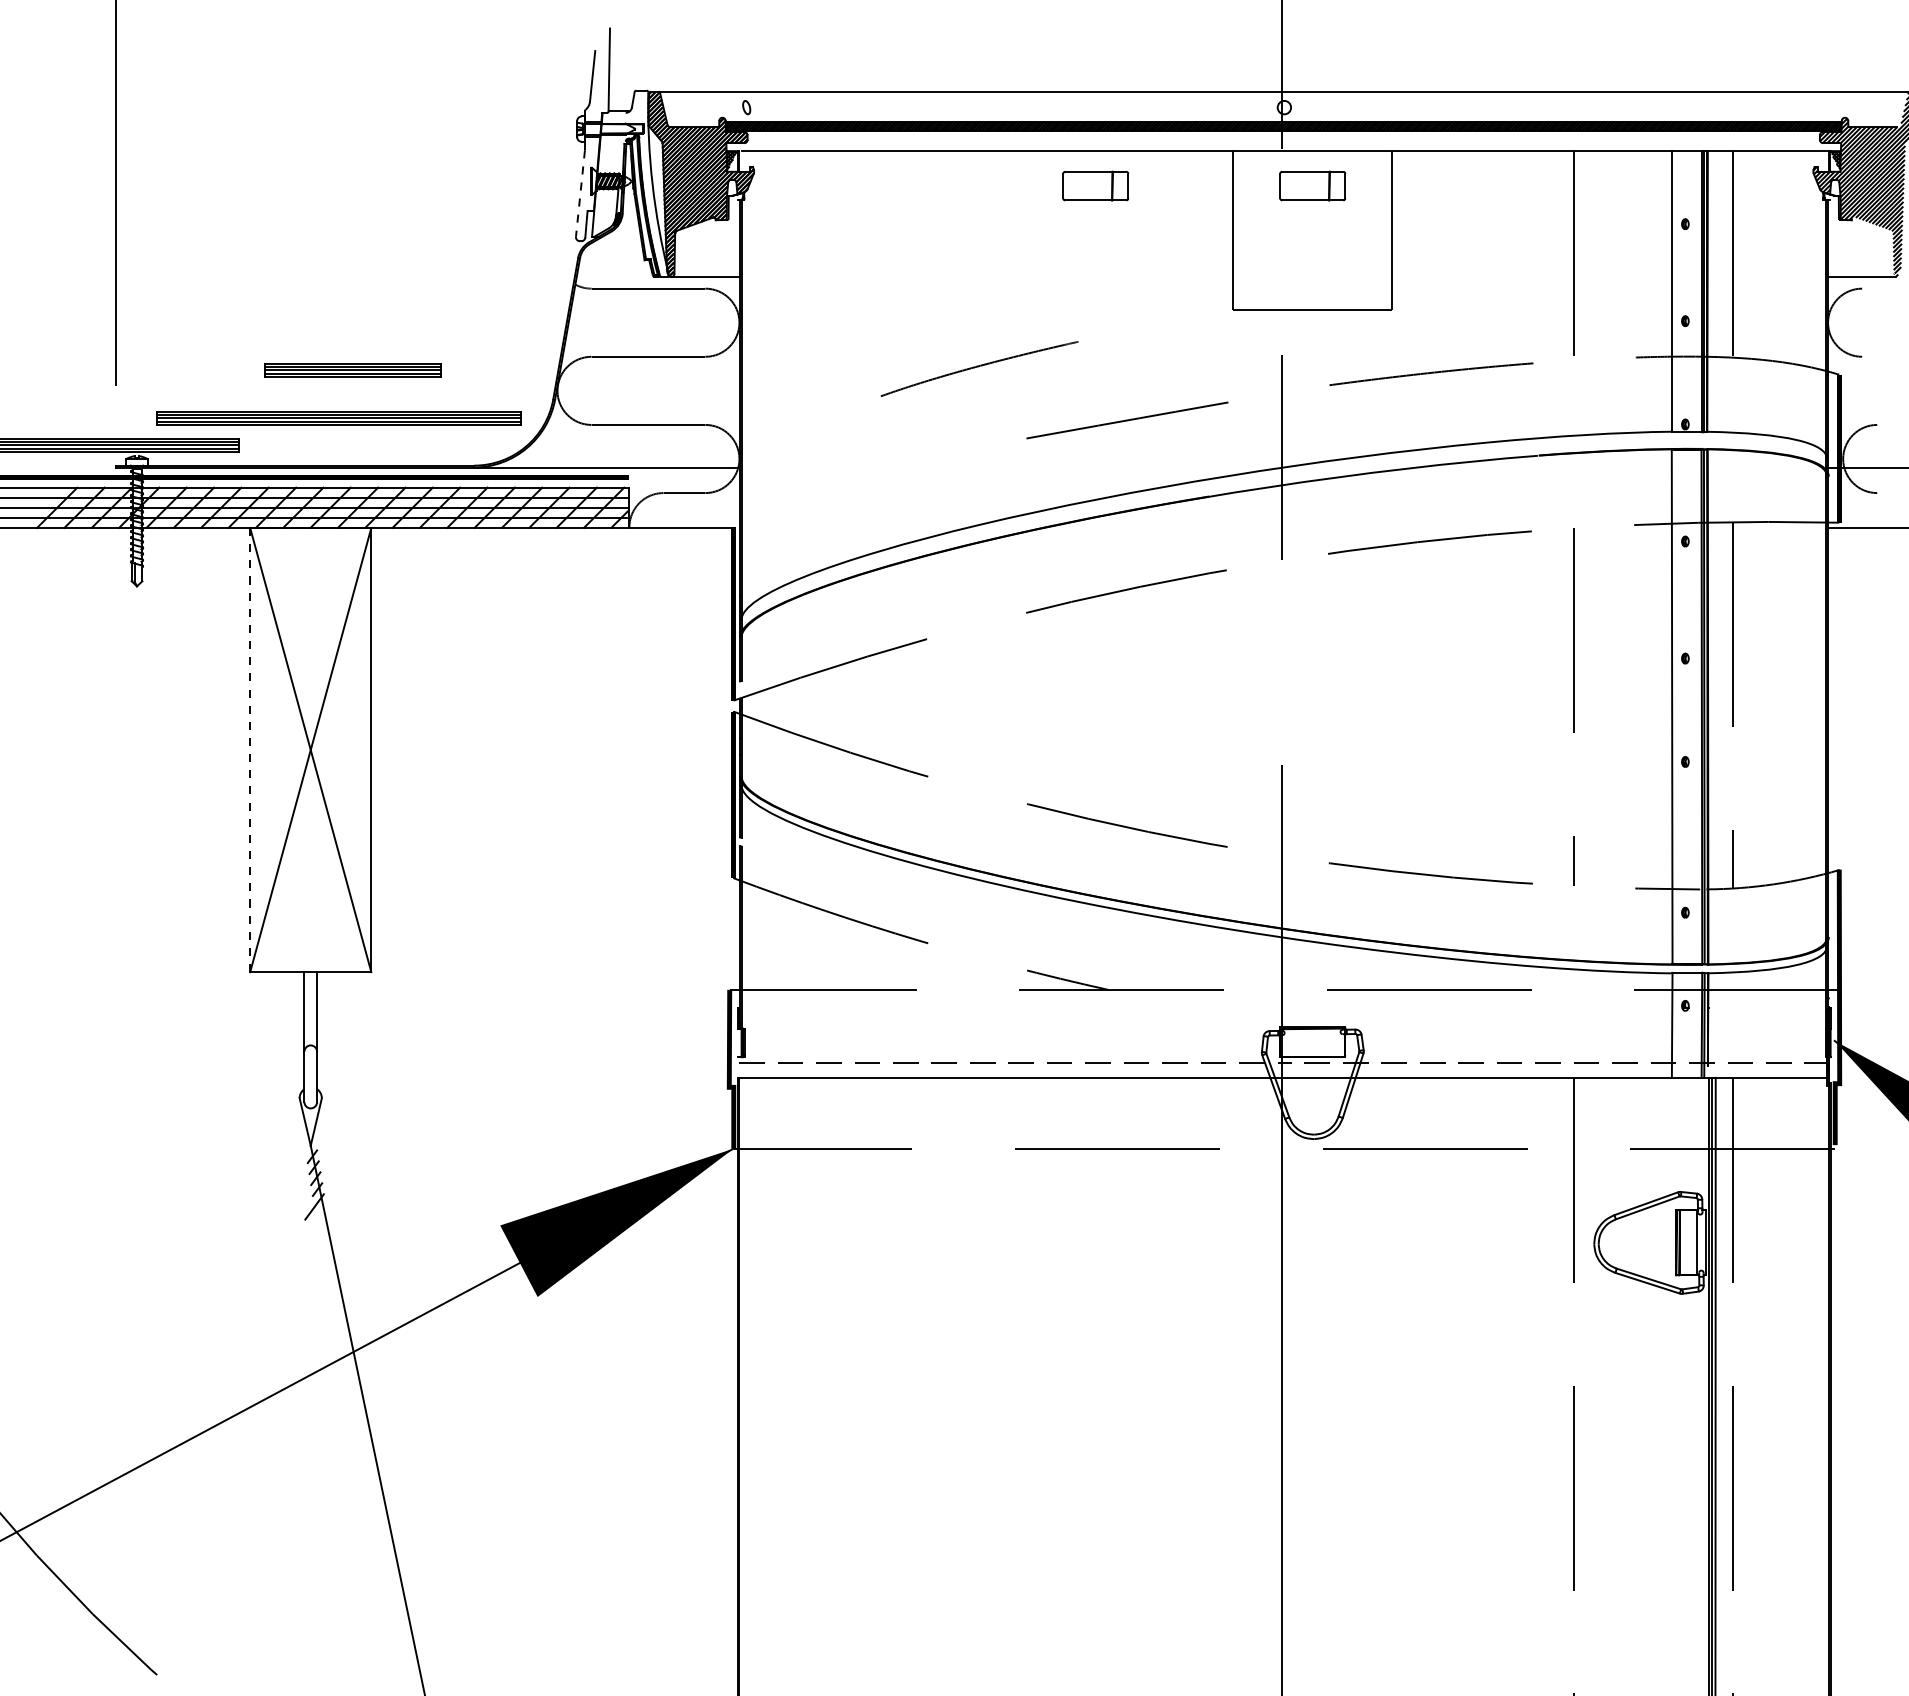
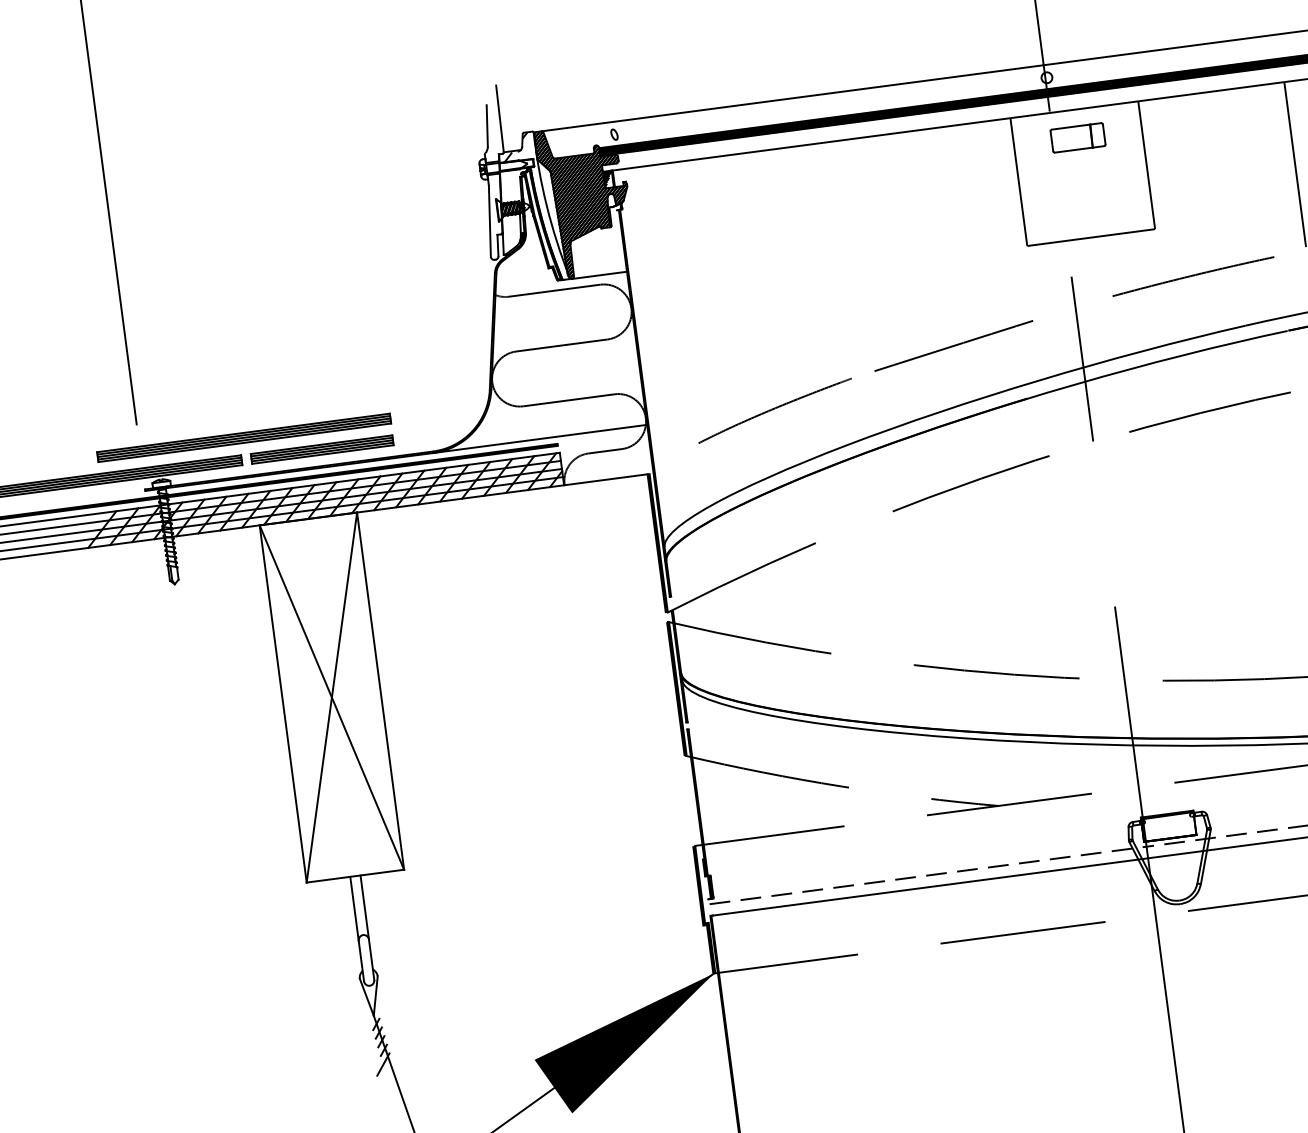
hatch: (623, 107) -> (515, 147), added
part: (1095, 185) -> (903, 160), removed
line: (580, 194) -> (490, 222), dashed -> solid
curve: (978, 367) -> (774, 409), moved
part: (352, 370) -> (321, 449), moved
part: (338, 418) -> (243, 437), moved
line: (250, 750) -> (283, 704), dashed -> solid

